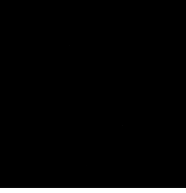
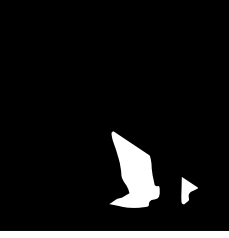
fill: (108, 137) -> (133, 169), removed
fill: (154, 154) -> (190, 190), removed

